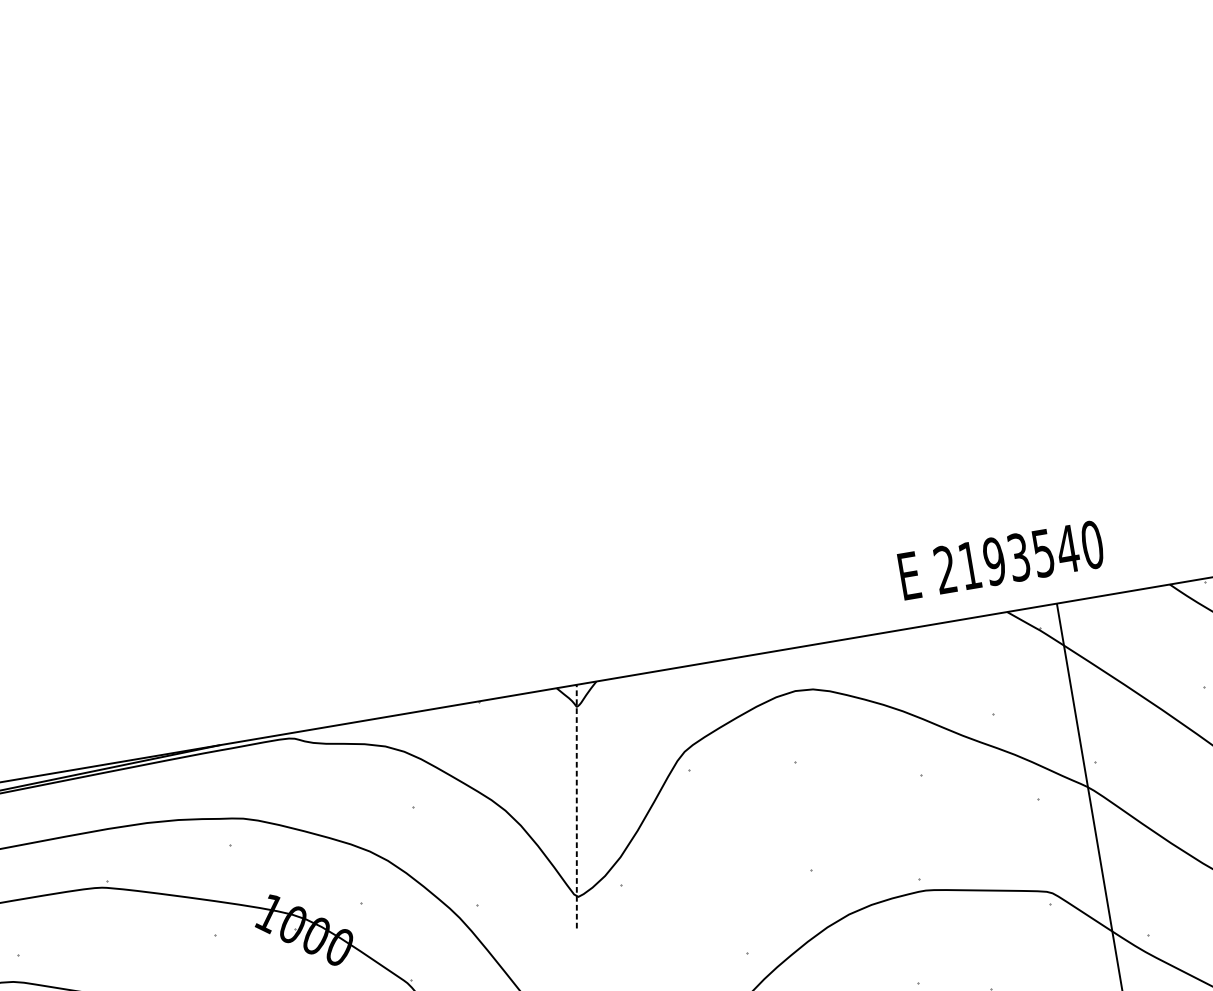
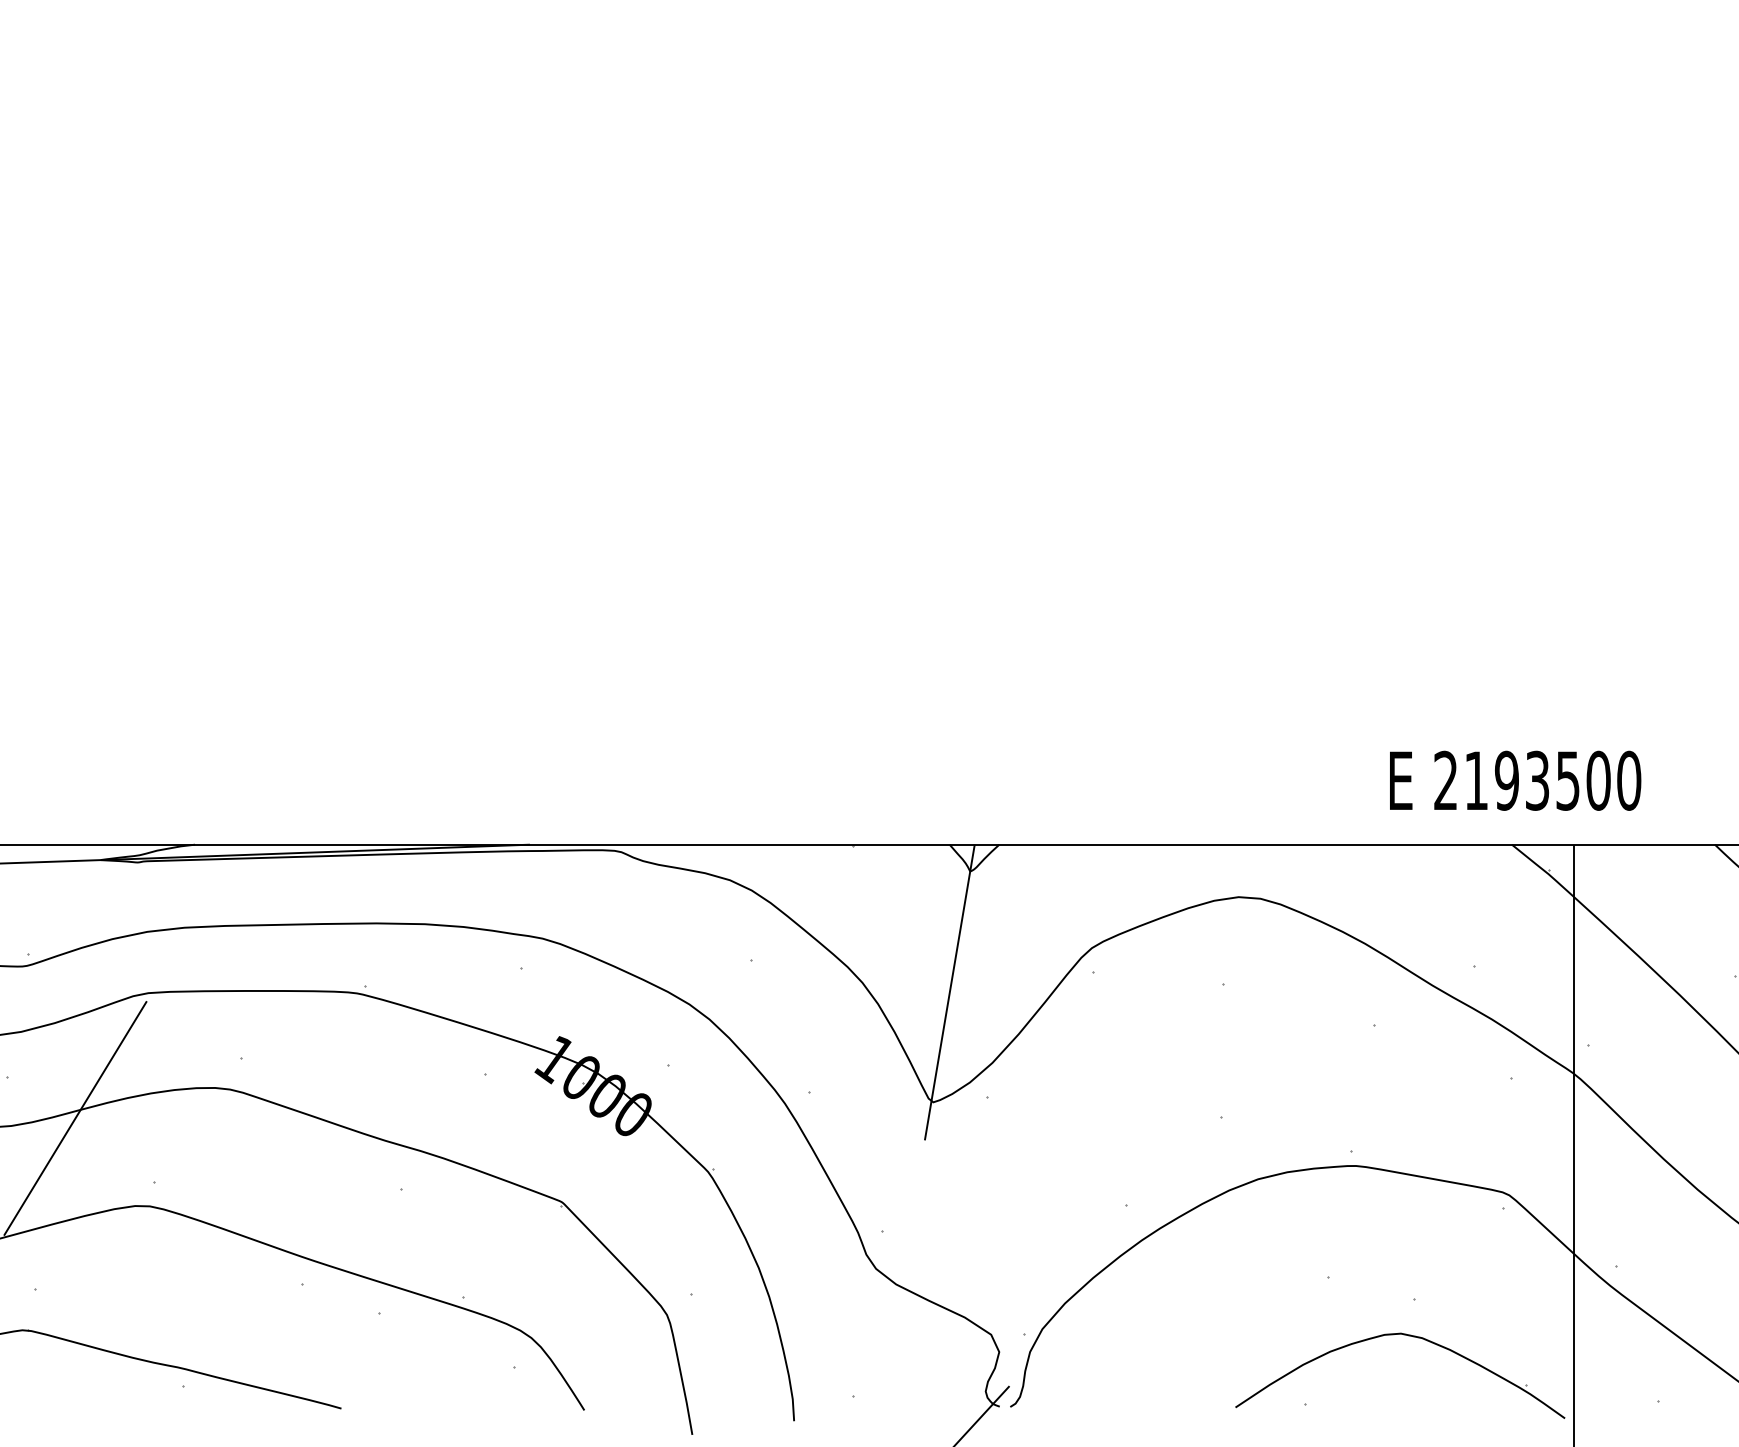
text: (1067, 548) -> (1598, 780), 2193540 -> 2193500
line: (576, 806) -> (949, 992), dashed -> solid

